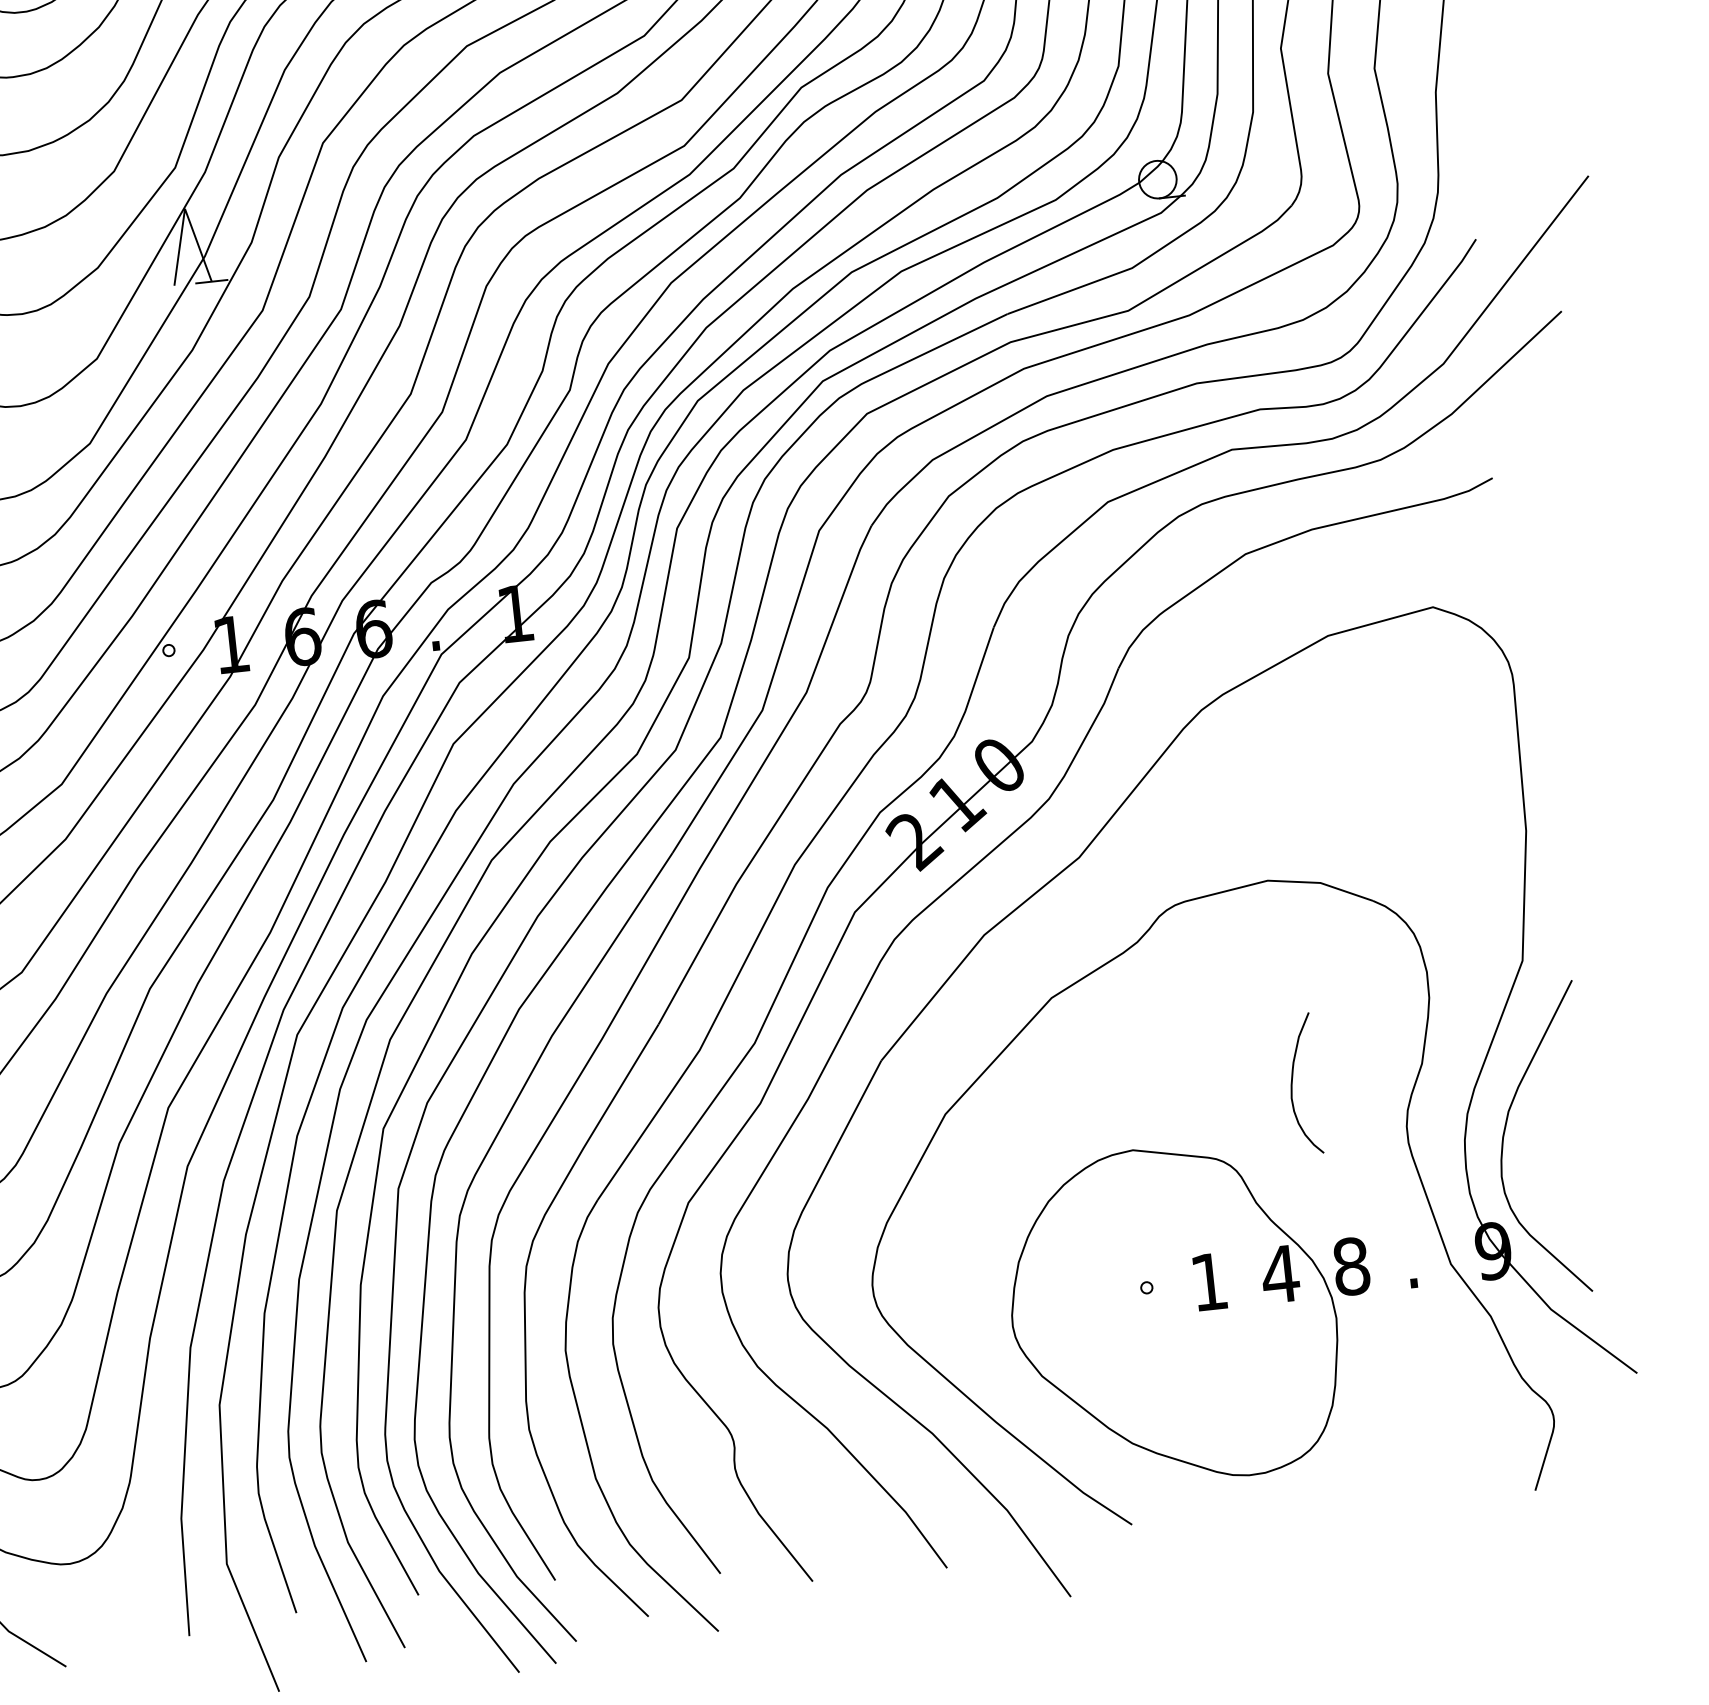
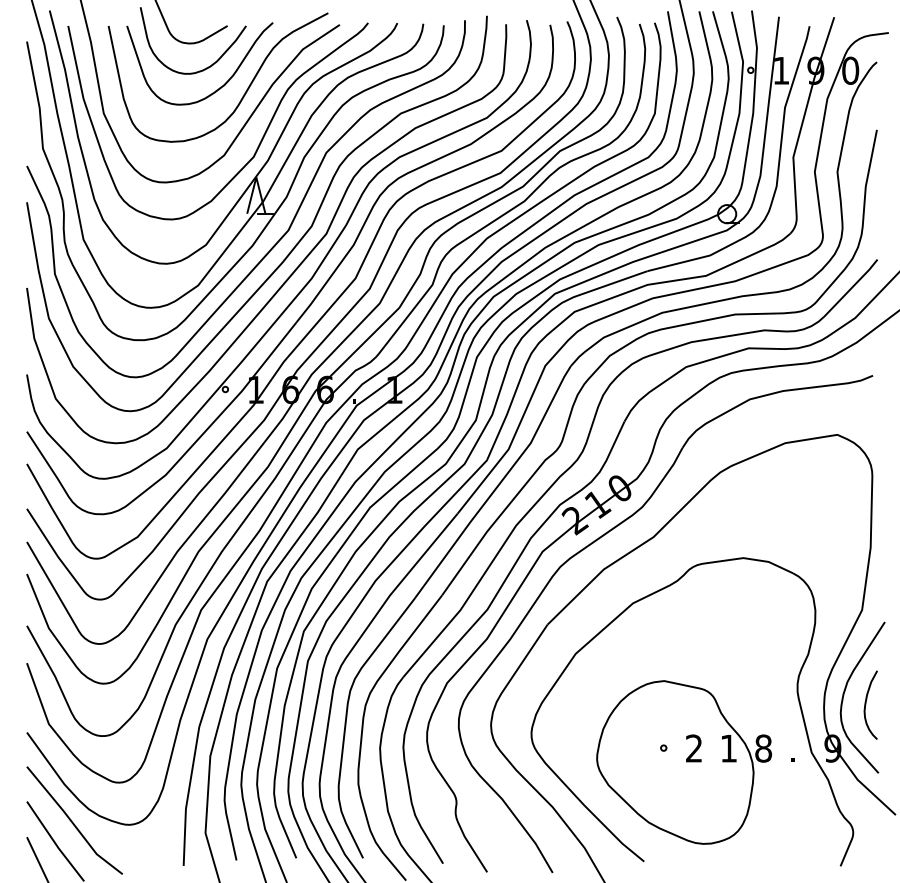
curve: (1294, 1083) -> (866, 704), moved
text: (1279, 1274) -> (728, 748), 4 -> 1
text: (1207, 1281) -> (693, 748), 1 -> 2

